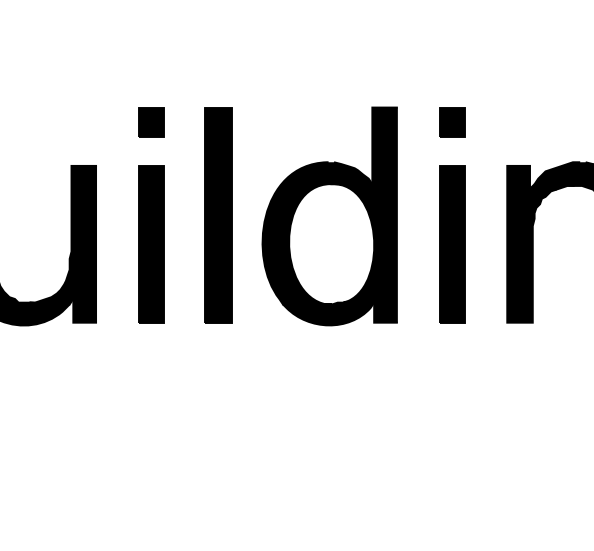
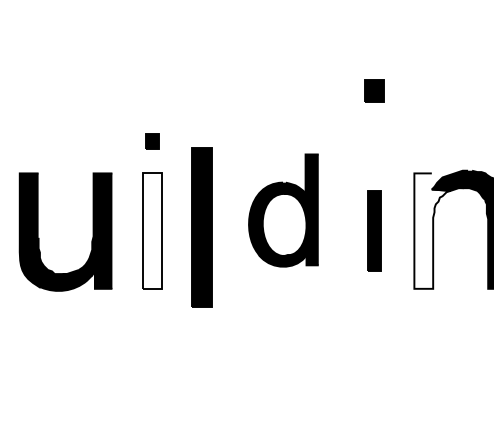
part: (151, 121) -> (152, 140), size x0.7
part: (453, 121) -> (374, 90), moved
part: (218, 214) -> (201, 227), moved
part: (329, 216) -> (283, 210), size x0.7
fill: (151, 243) -> (152, 230), removed
part: (453, 243) -> (374, 230), size x0.7
fill: (531, 243) -> (432, 230), removed

